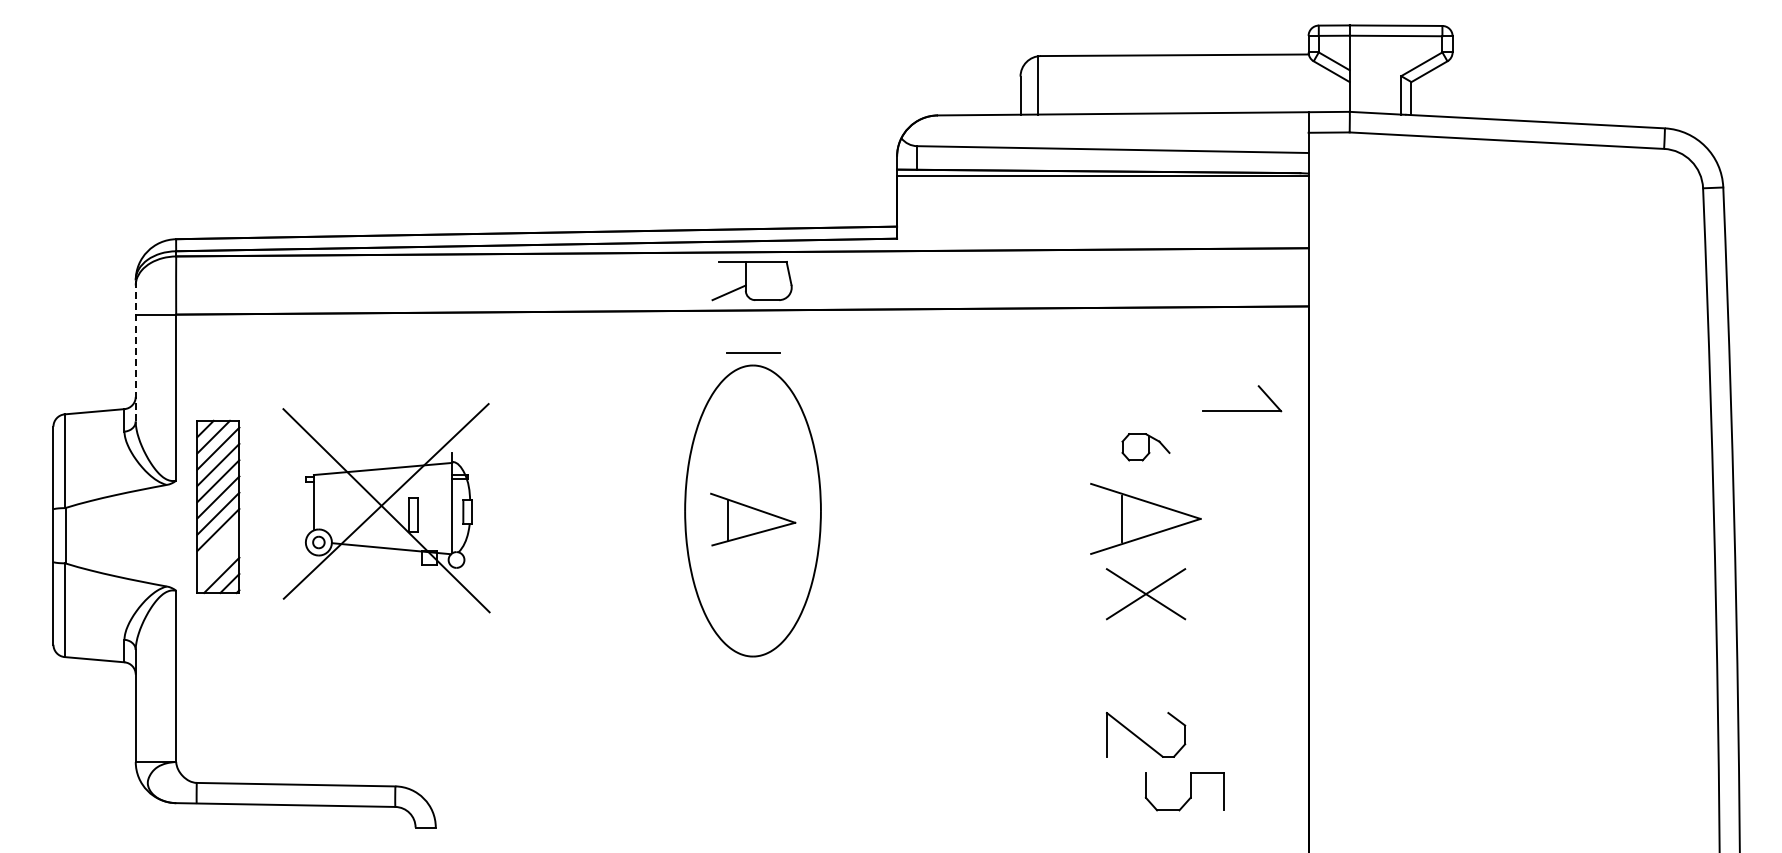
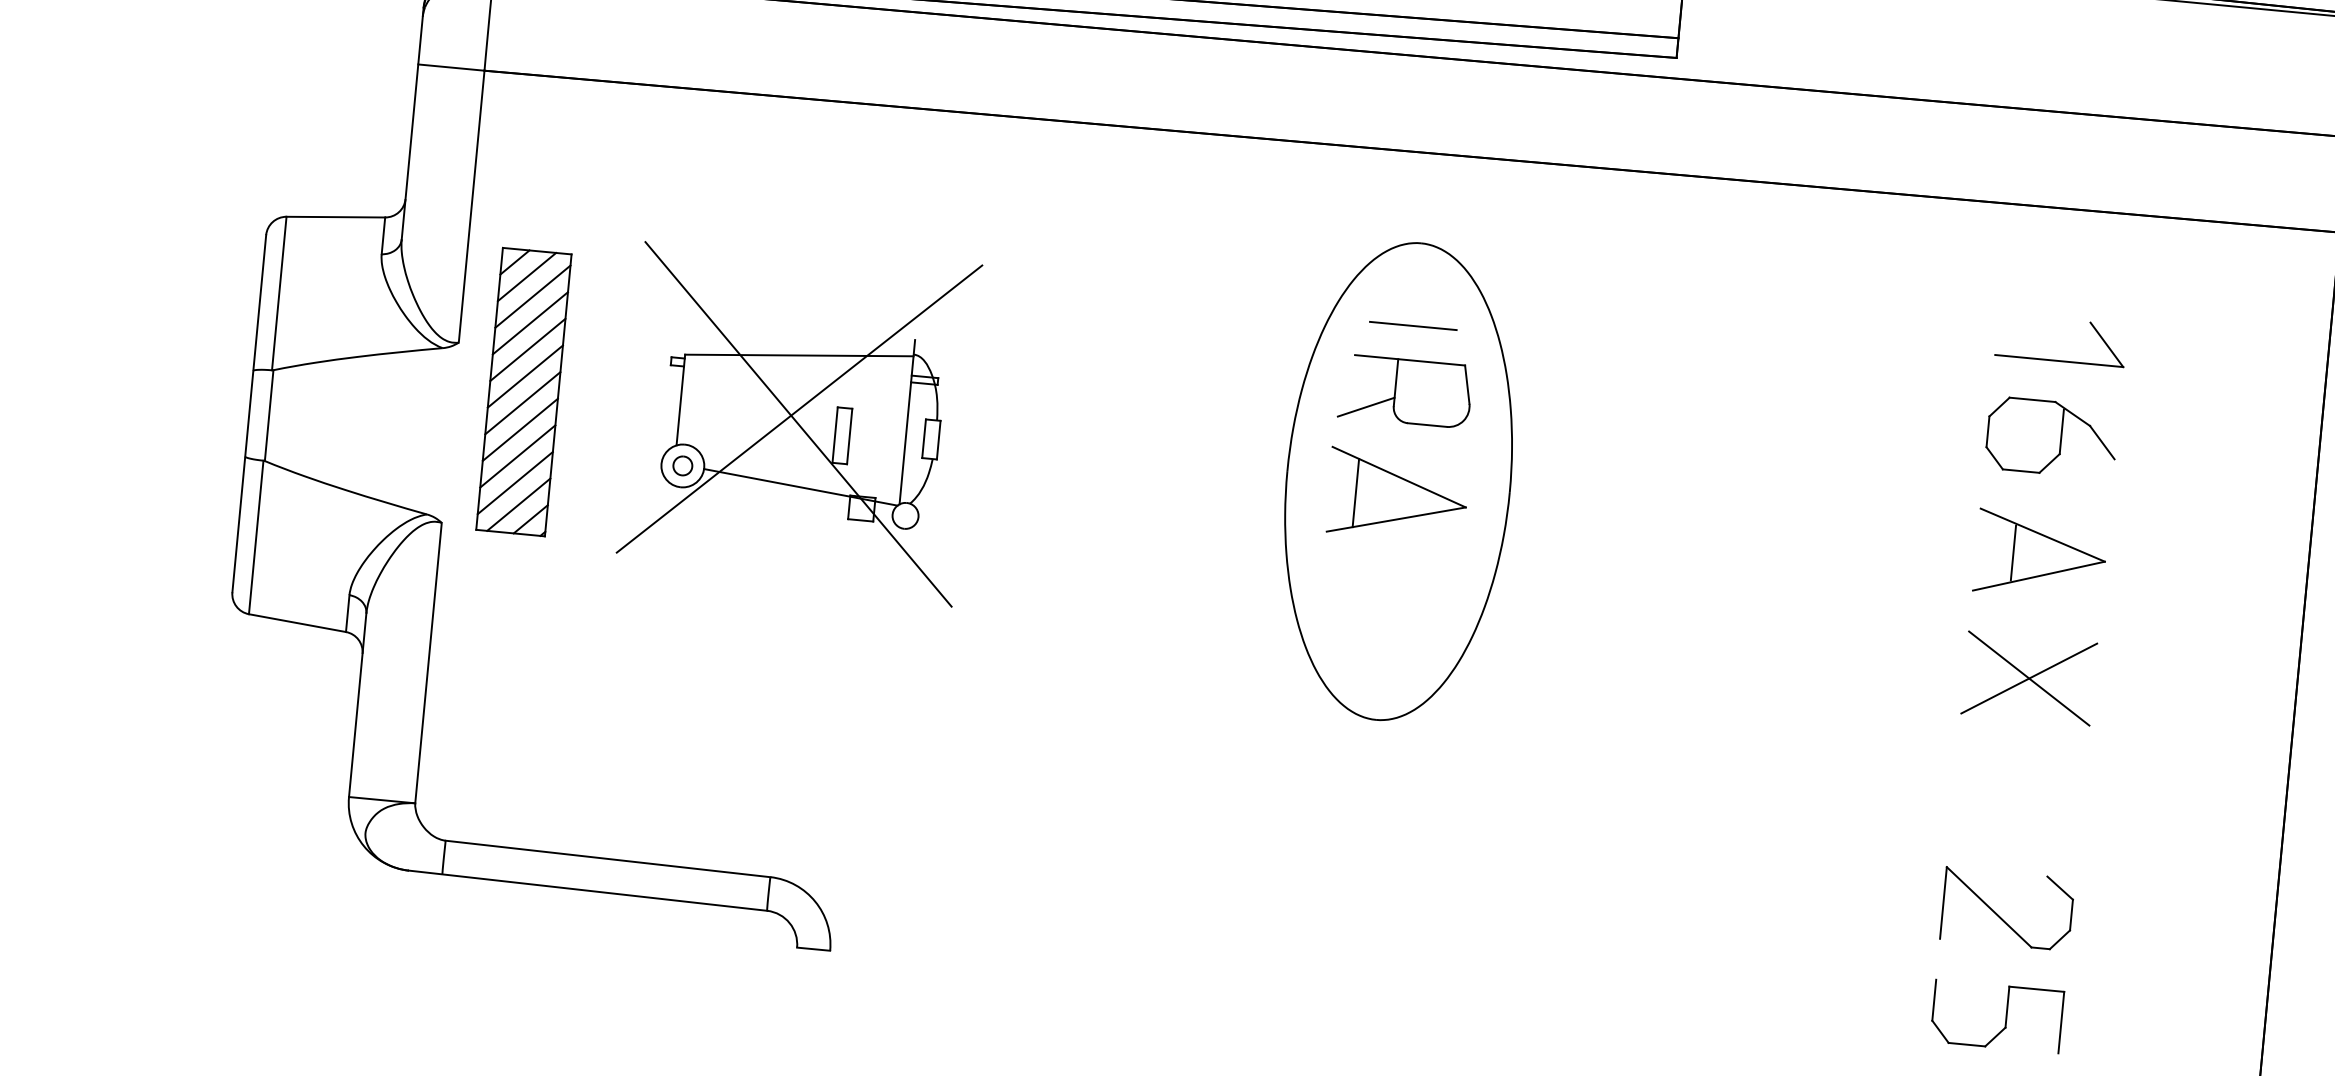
part: (751, 281) -> (1404, 392), moved
line: (135, 350) -> (412, 123), dashed -> solid
line: (753, 352) -> (1414, 325), moved
part: (1242, 410) -> (2060, 359), moved
part: (1145, 447) -> (2051, 438), size x1.67
part: (1146, 519) -> (2041, 556), size x0.71
line: (218, 546) -> (517, 456), added
line: (218, 562) -> (515, 483), added
part: (1184, 791) -> (1996, 1016), moved

